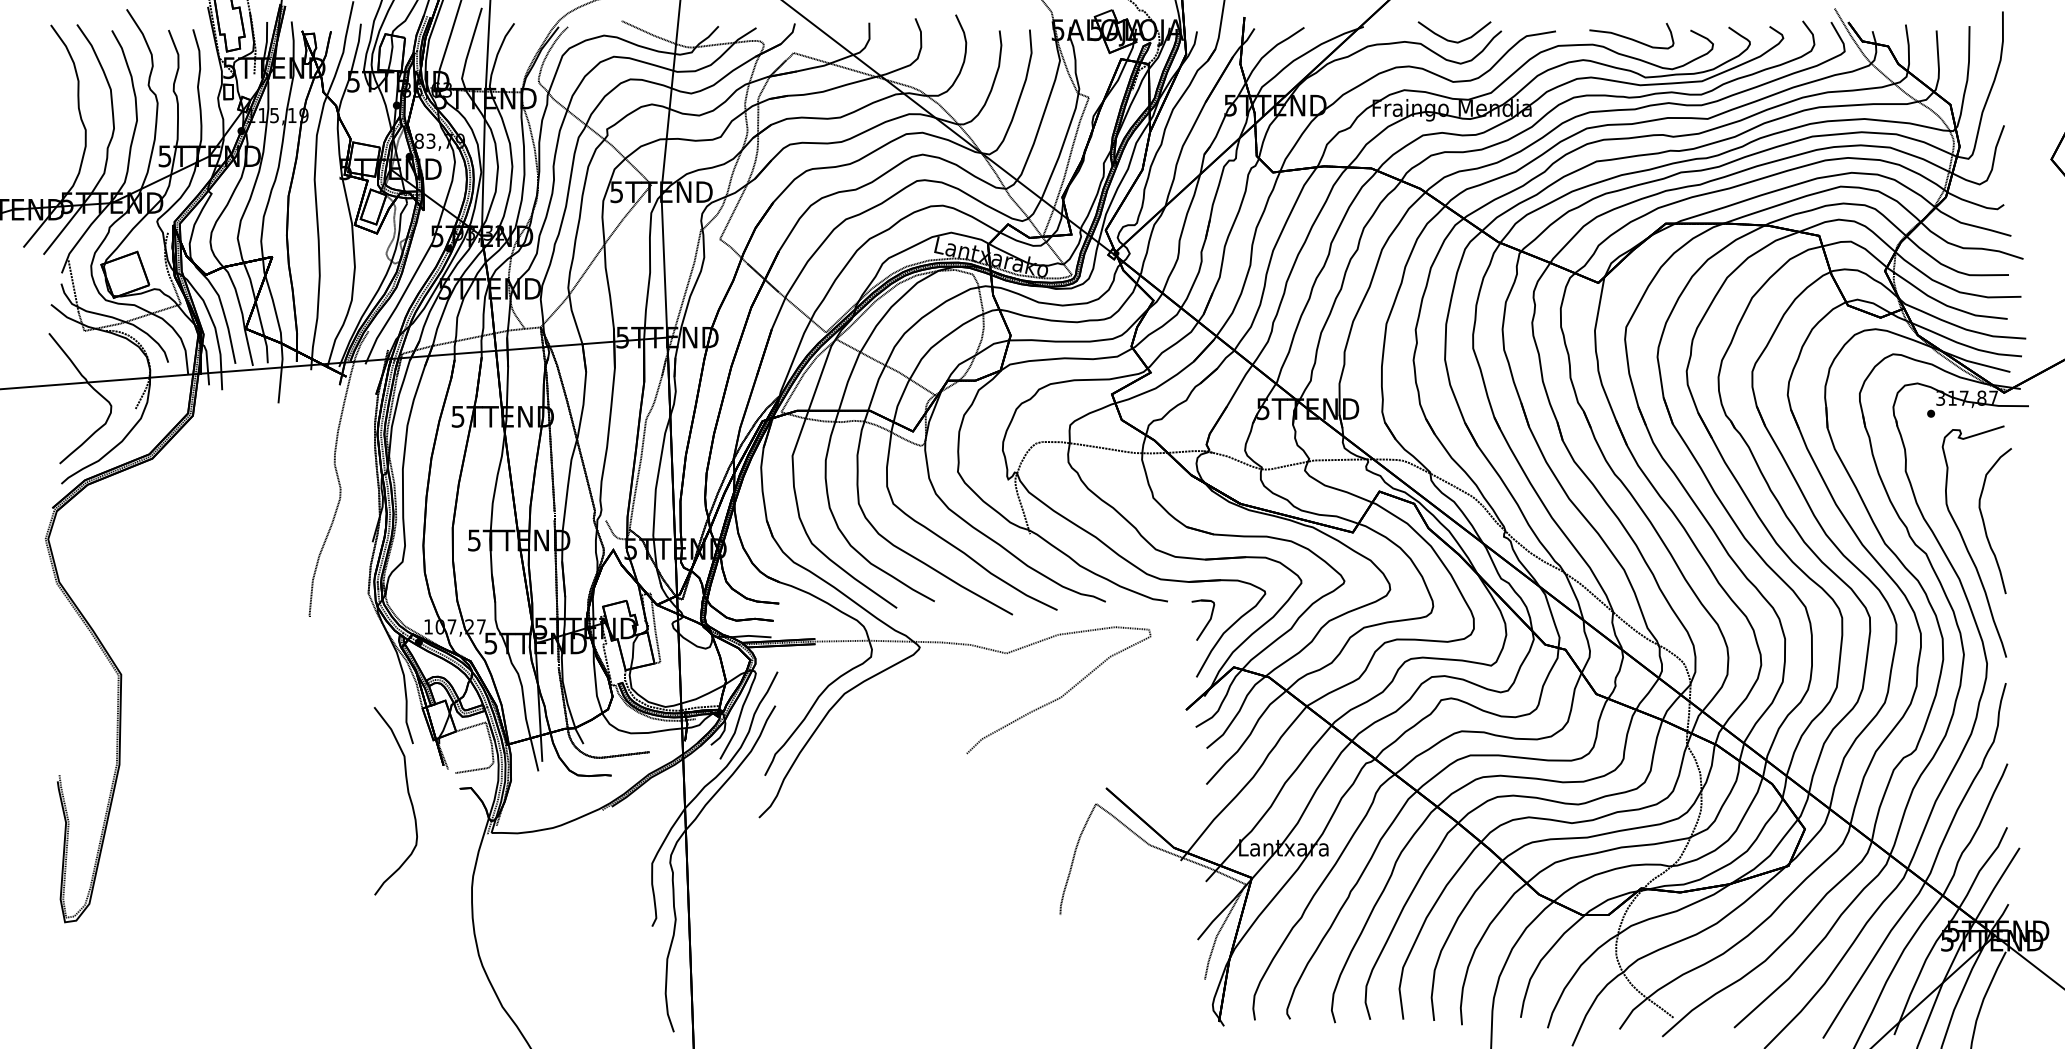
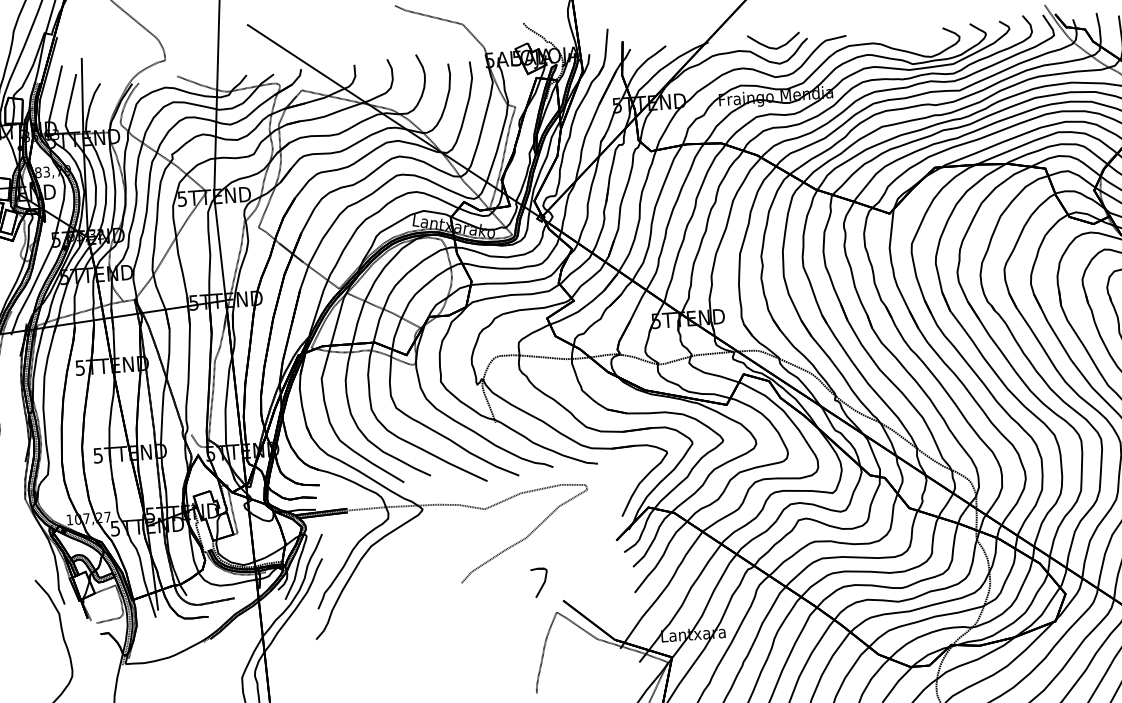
curve: (1629, 37) -> (899, 36), removed
part: (1203, 619) -> (539, 582), moved

